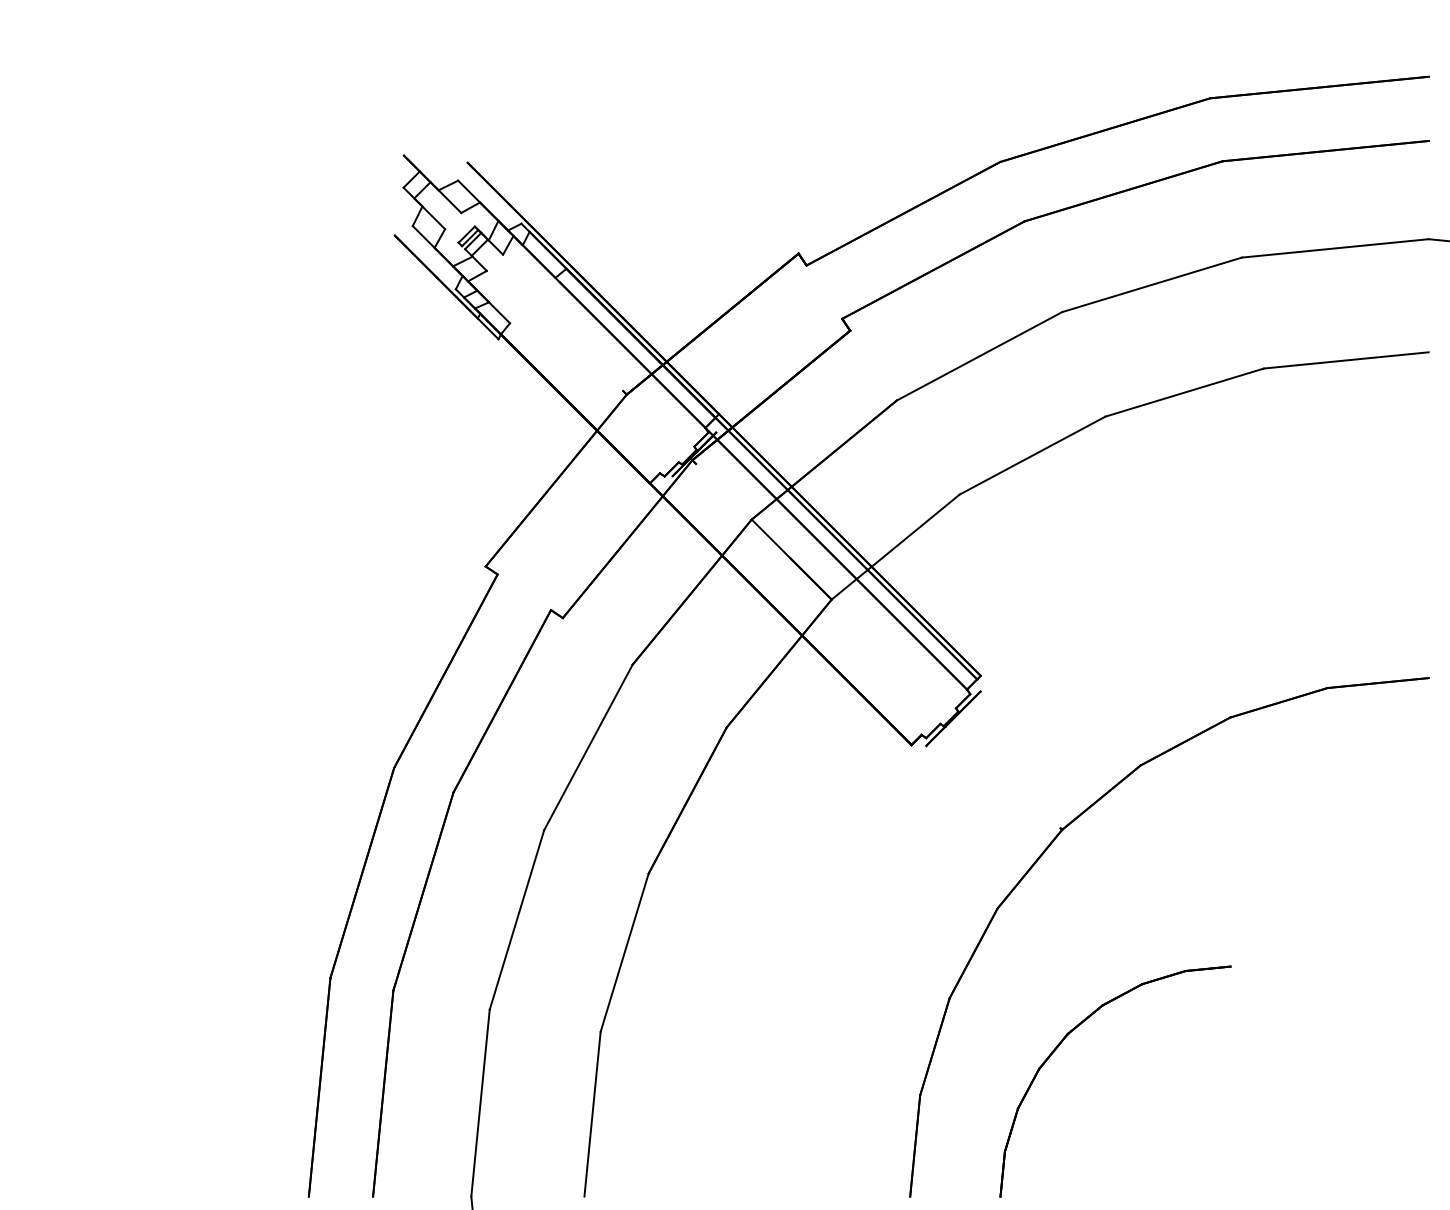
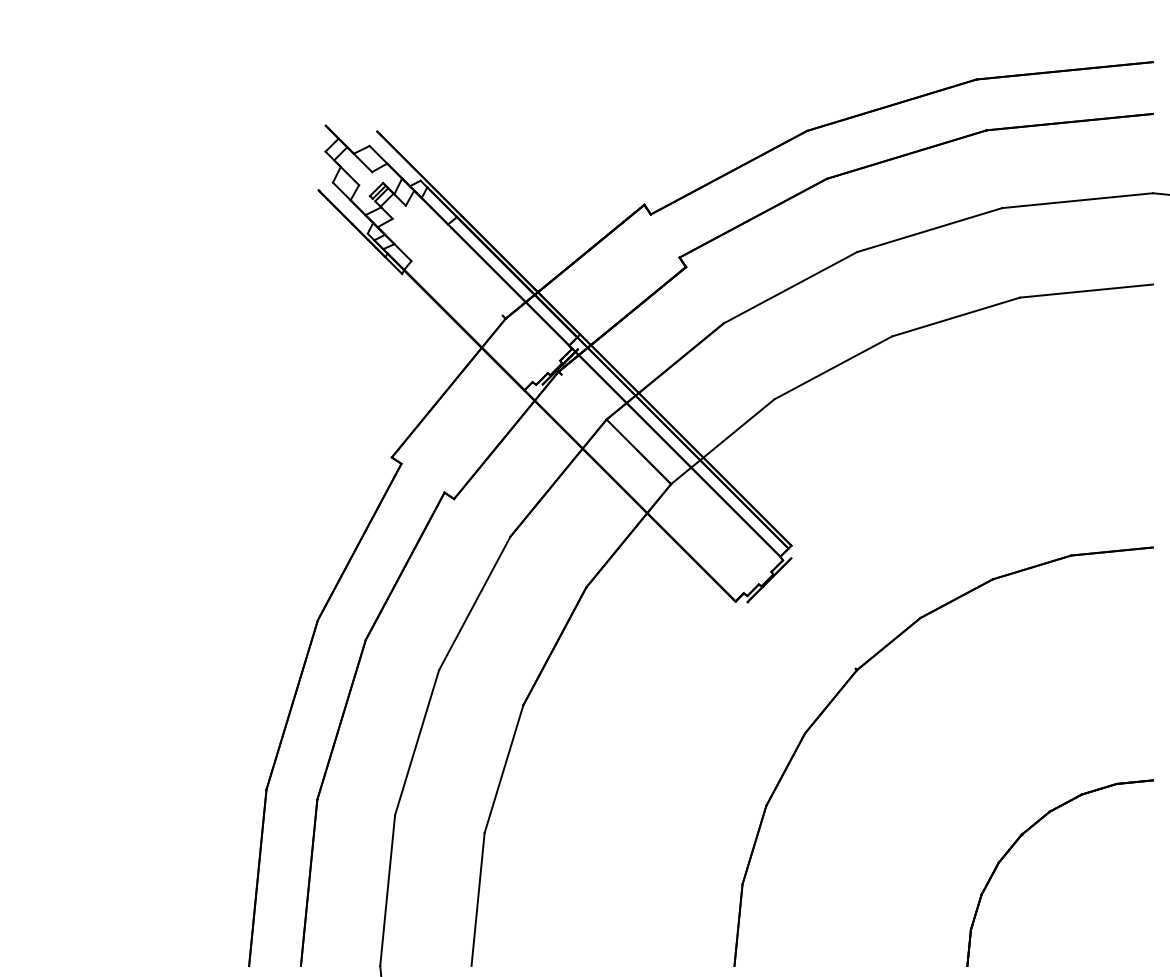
part: (1070, 1034) -> (1023, 835), moved

